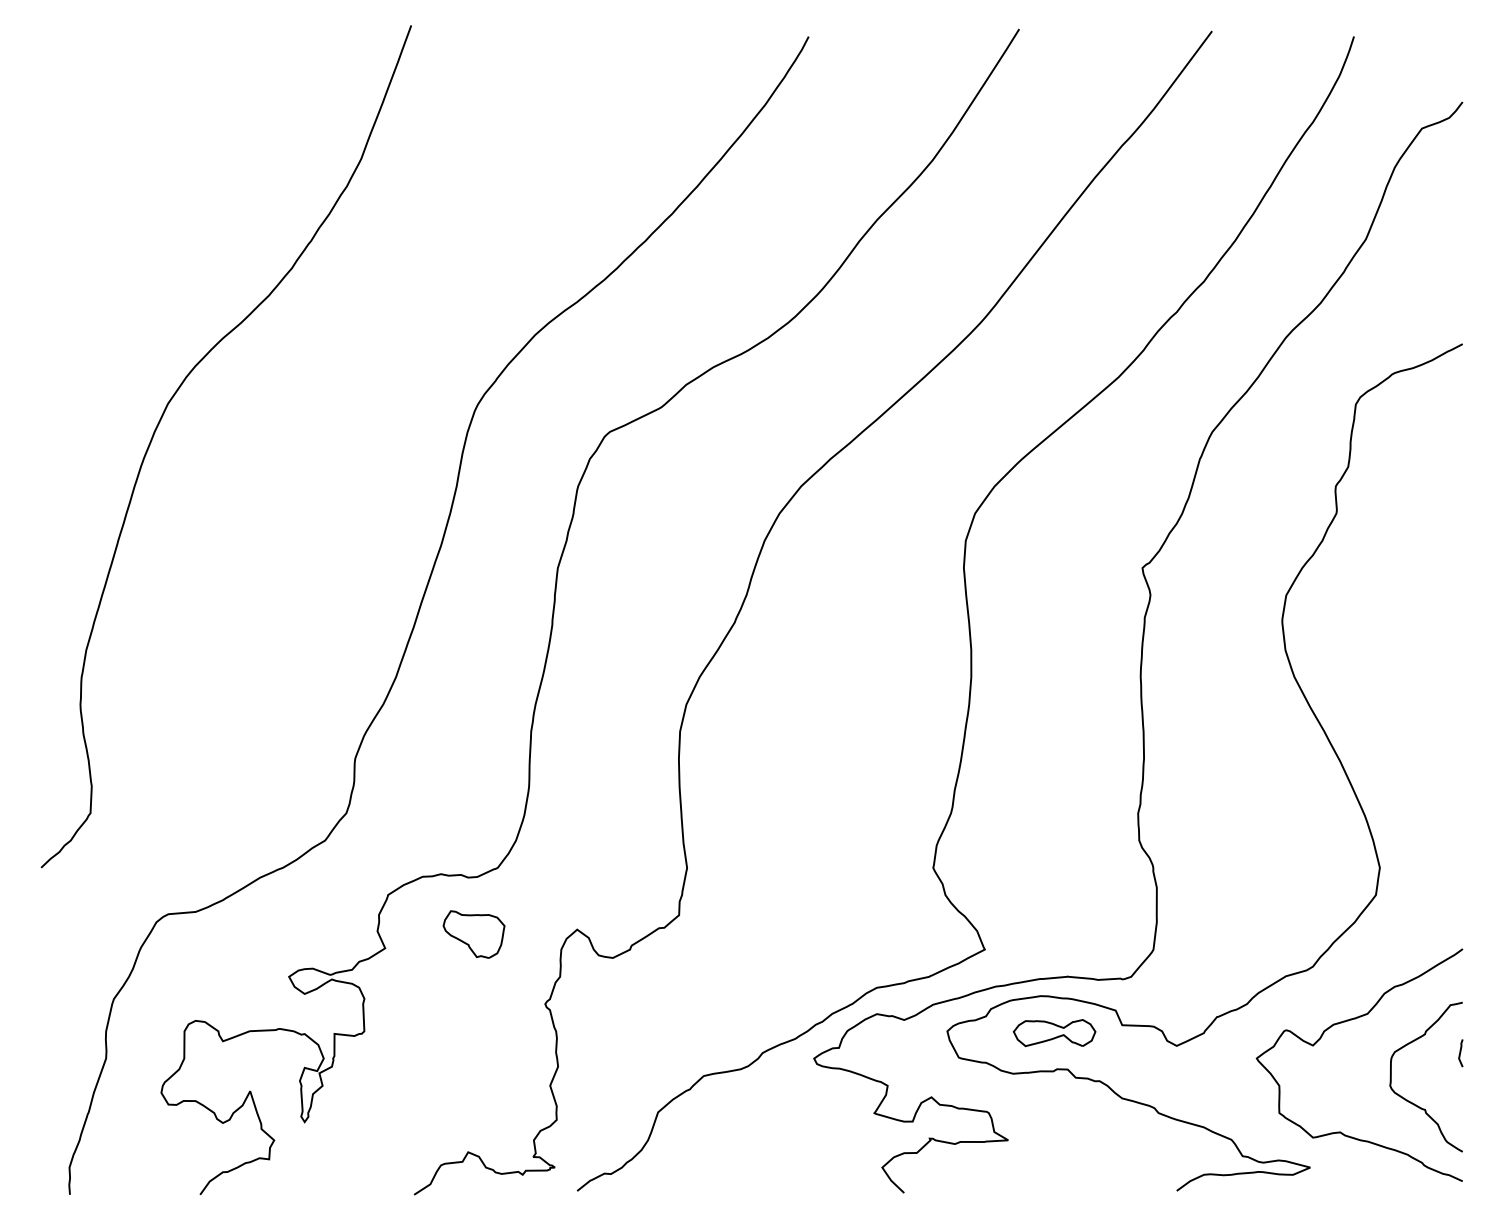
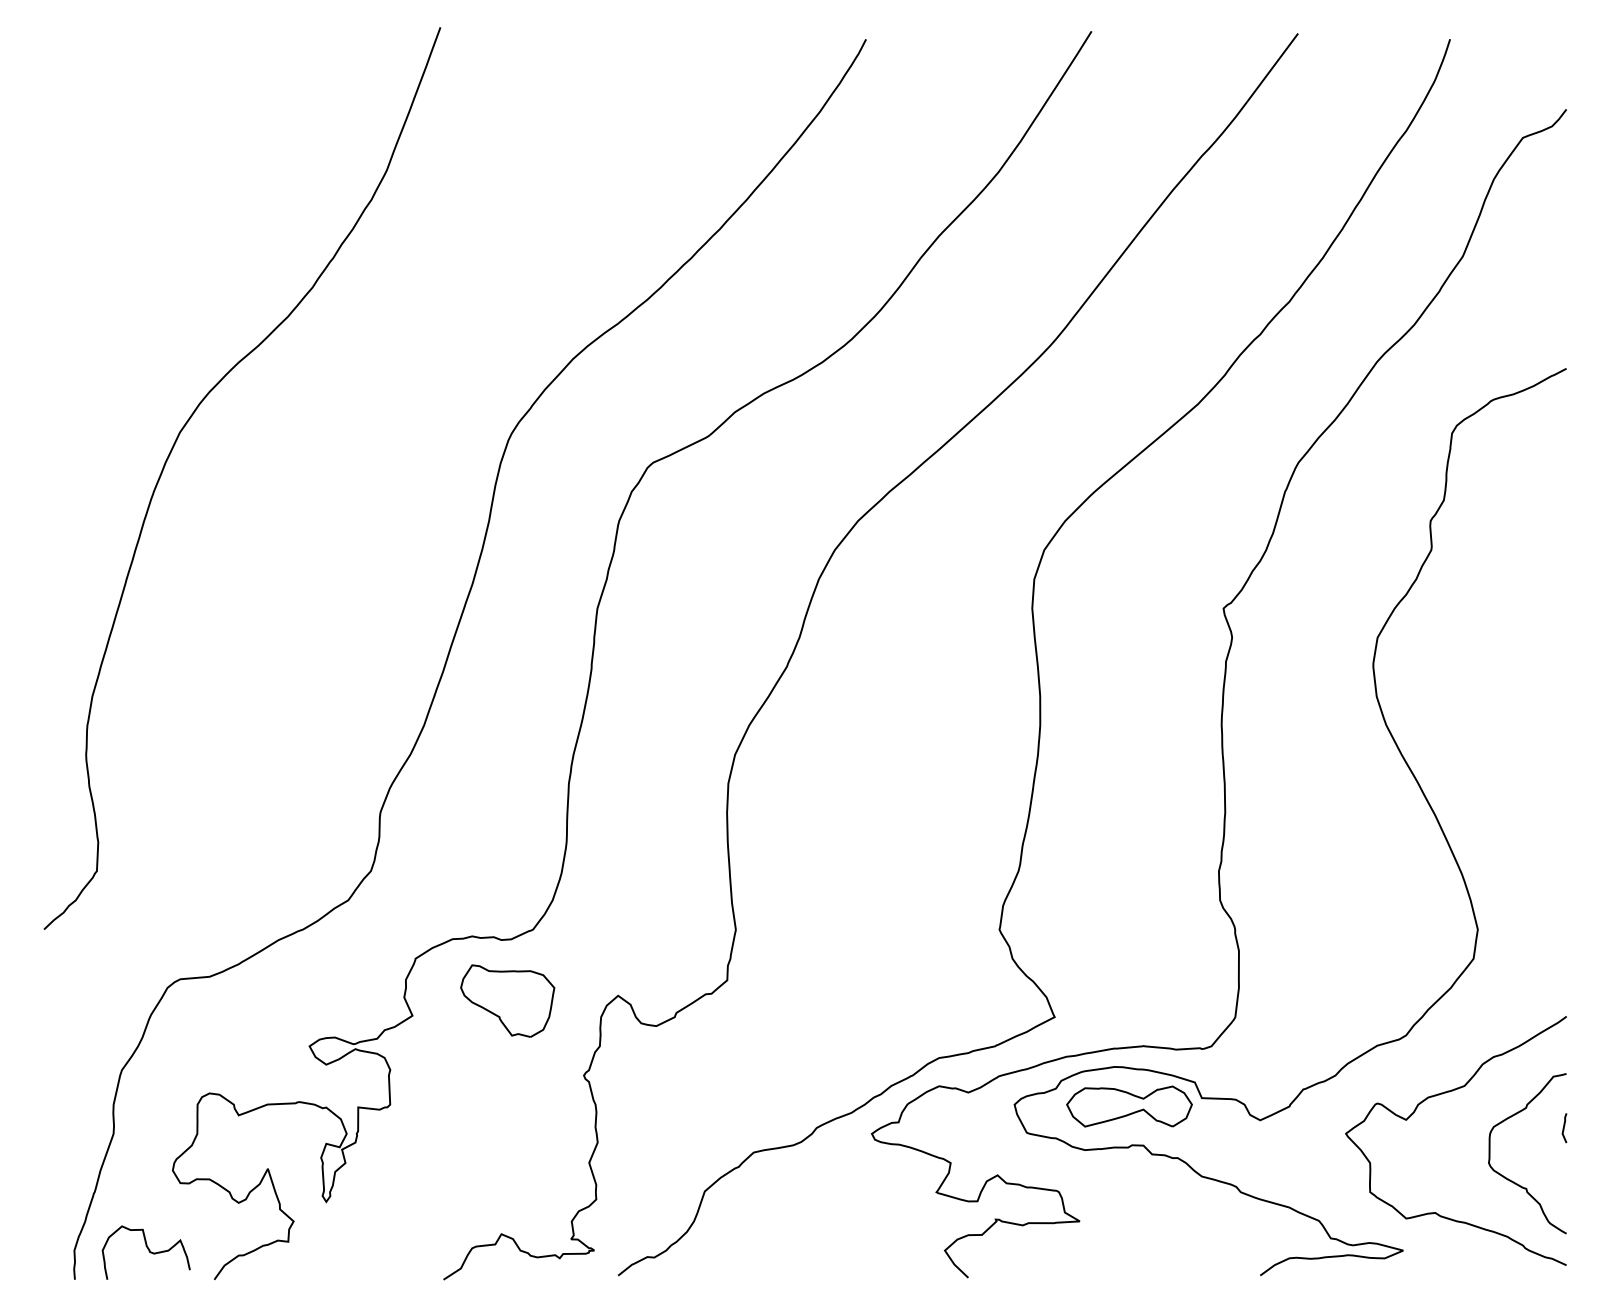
part: (473, 934) -> (507, 1000), size x1.43
part: (1054, 1032) -> (1129, 1105), size x1.43
curve: (138, 1167) -> (148, 1250), added

